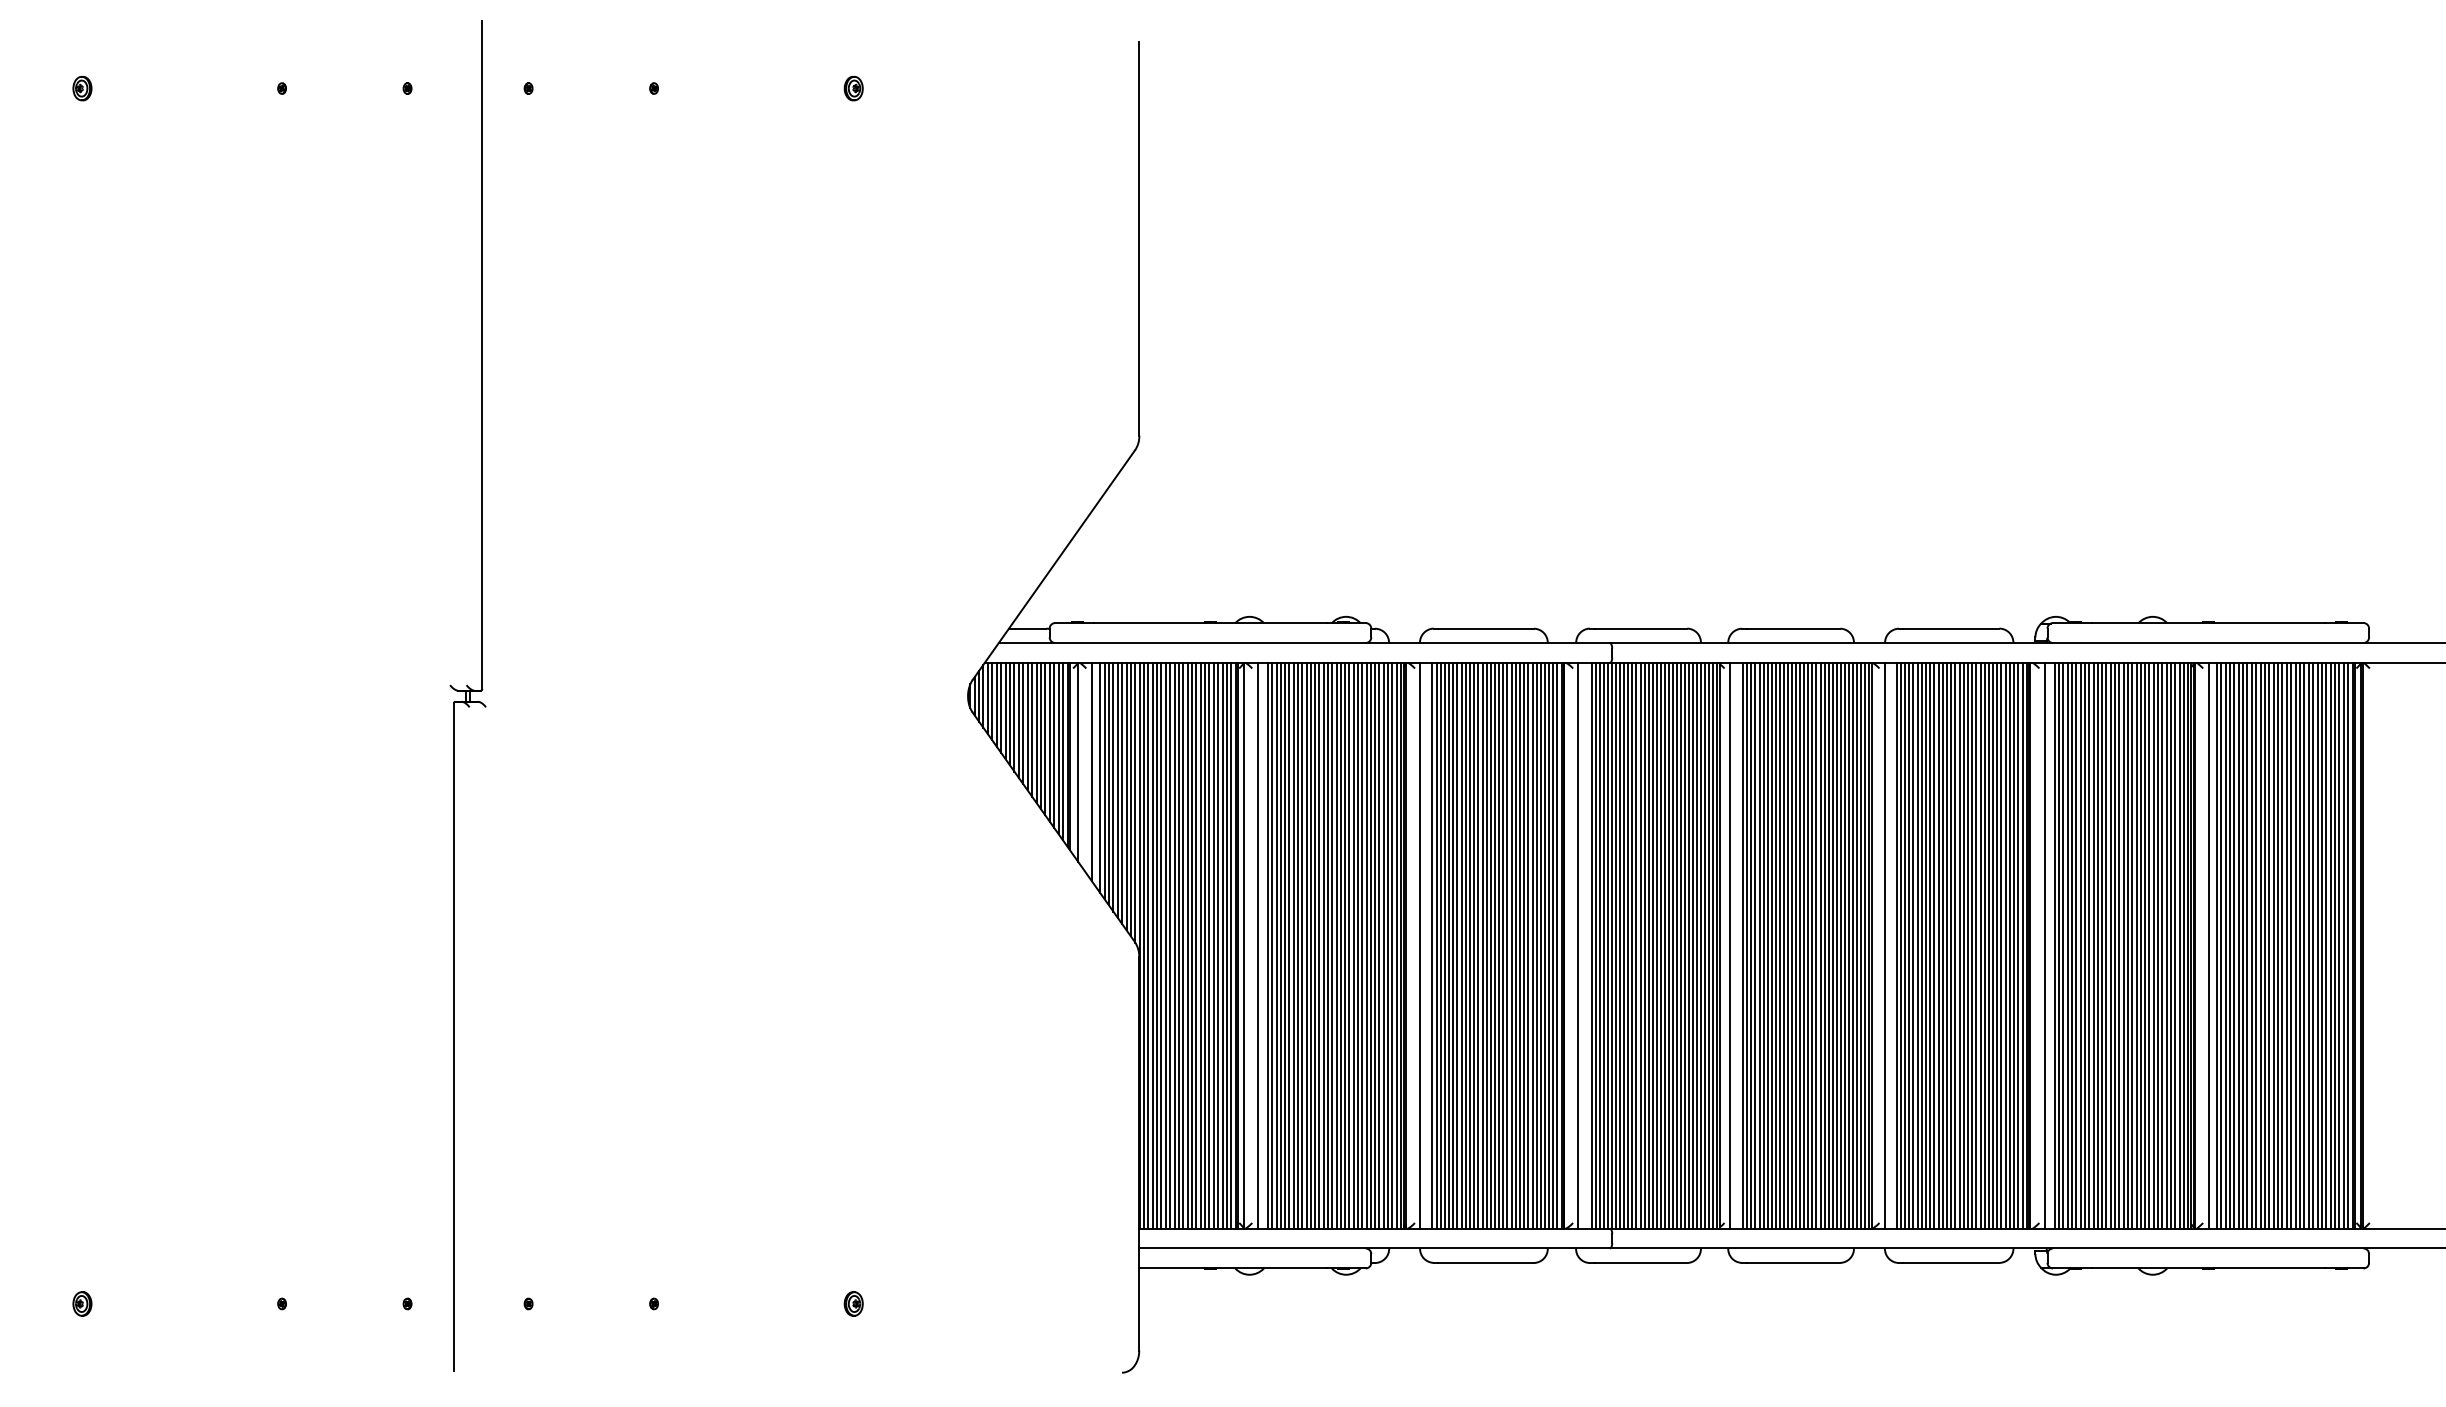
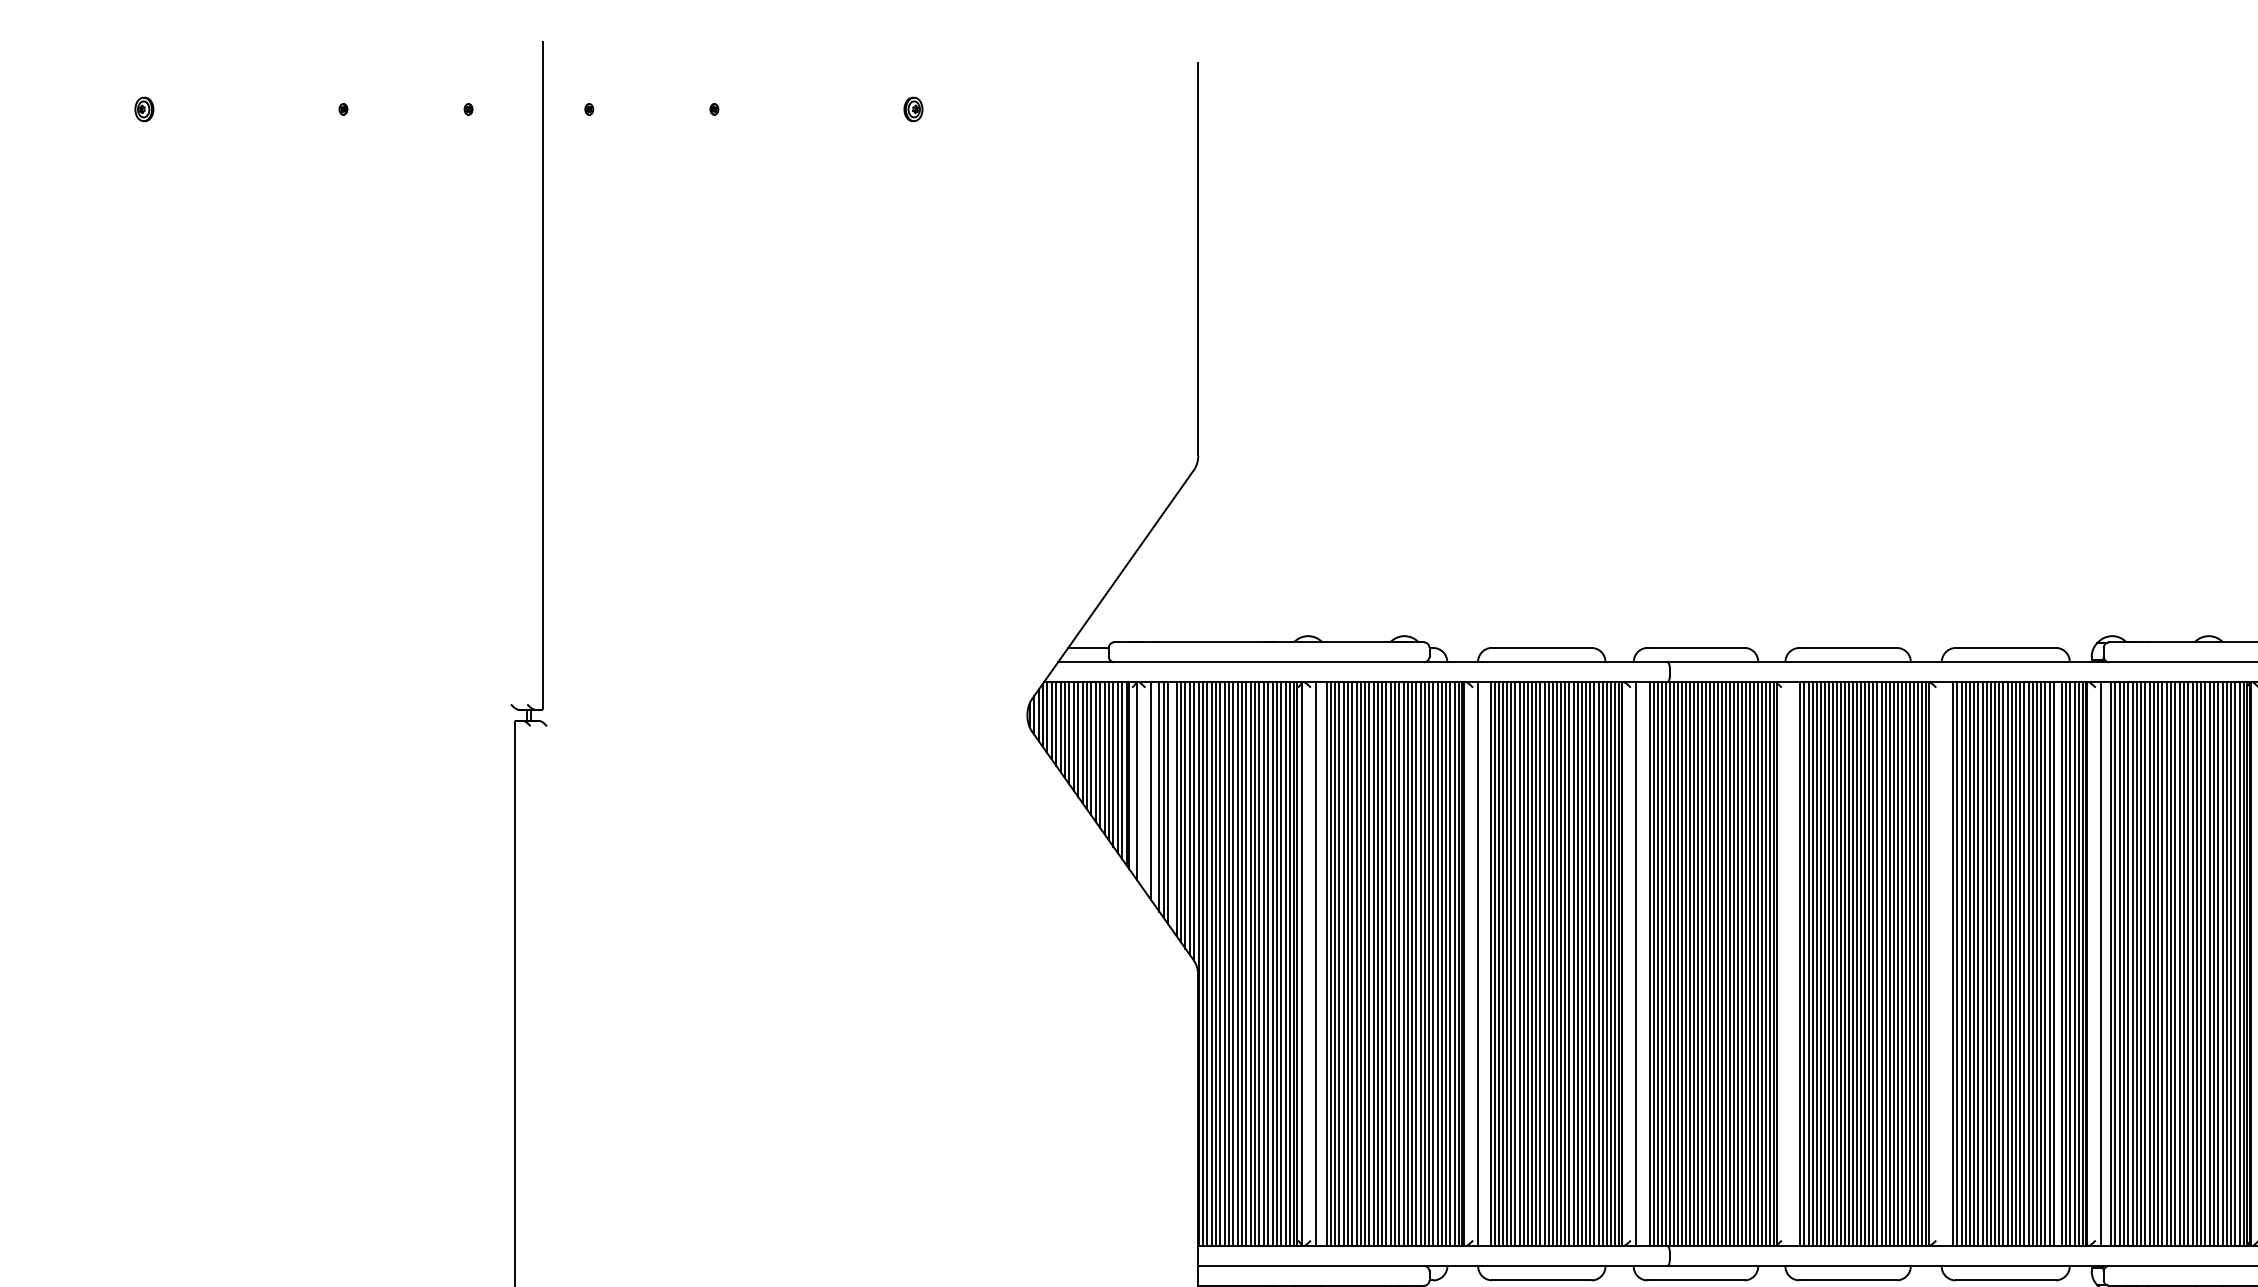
line: (1113, 786) -> (1172, 805), removed
line: (1729, 945) -> (1786, 963), removed
line: (1884, 945) -> (1941, 963), removed
line: (2001, 945) -> (2057, 963), removed

